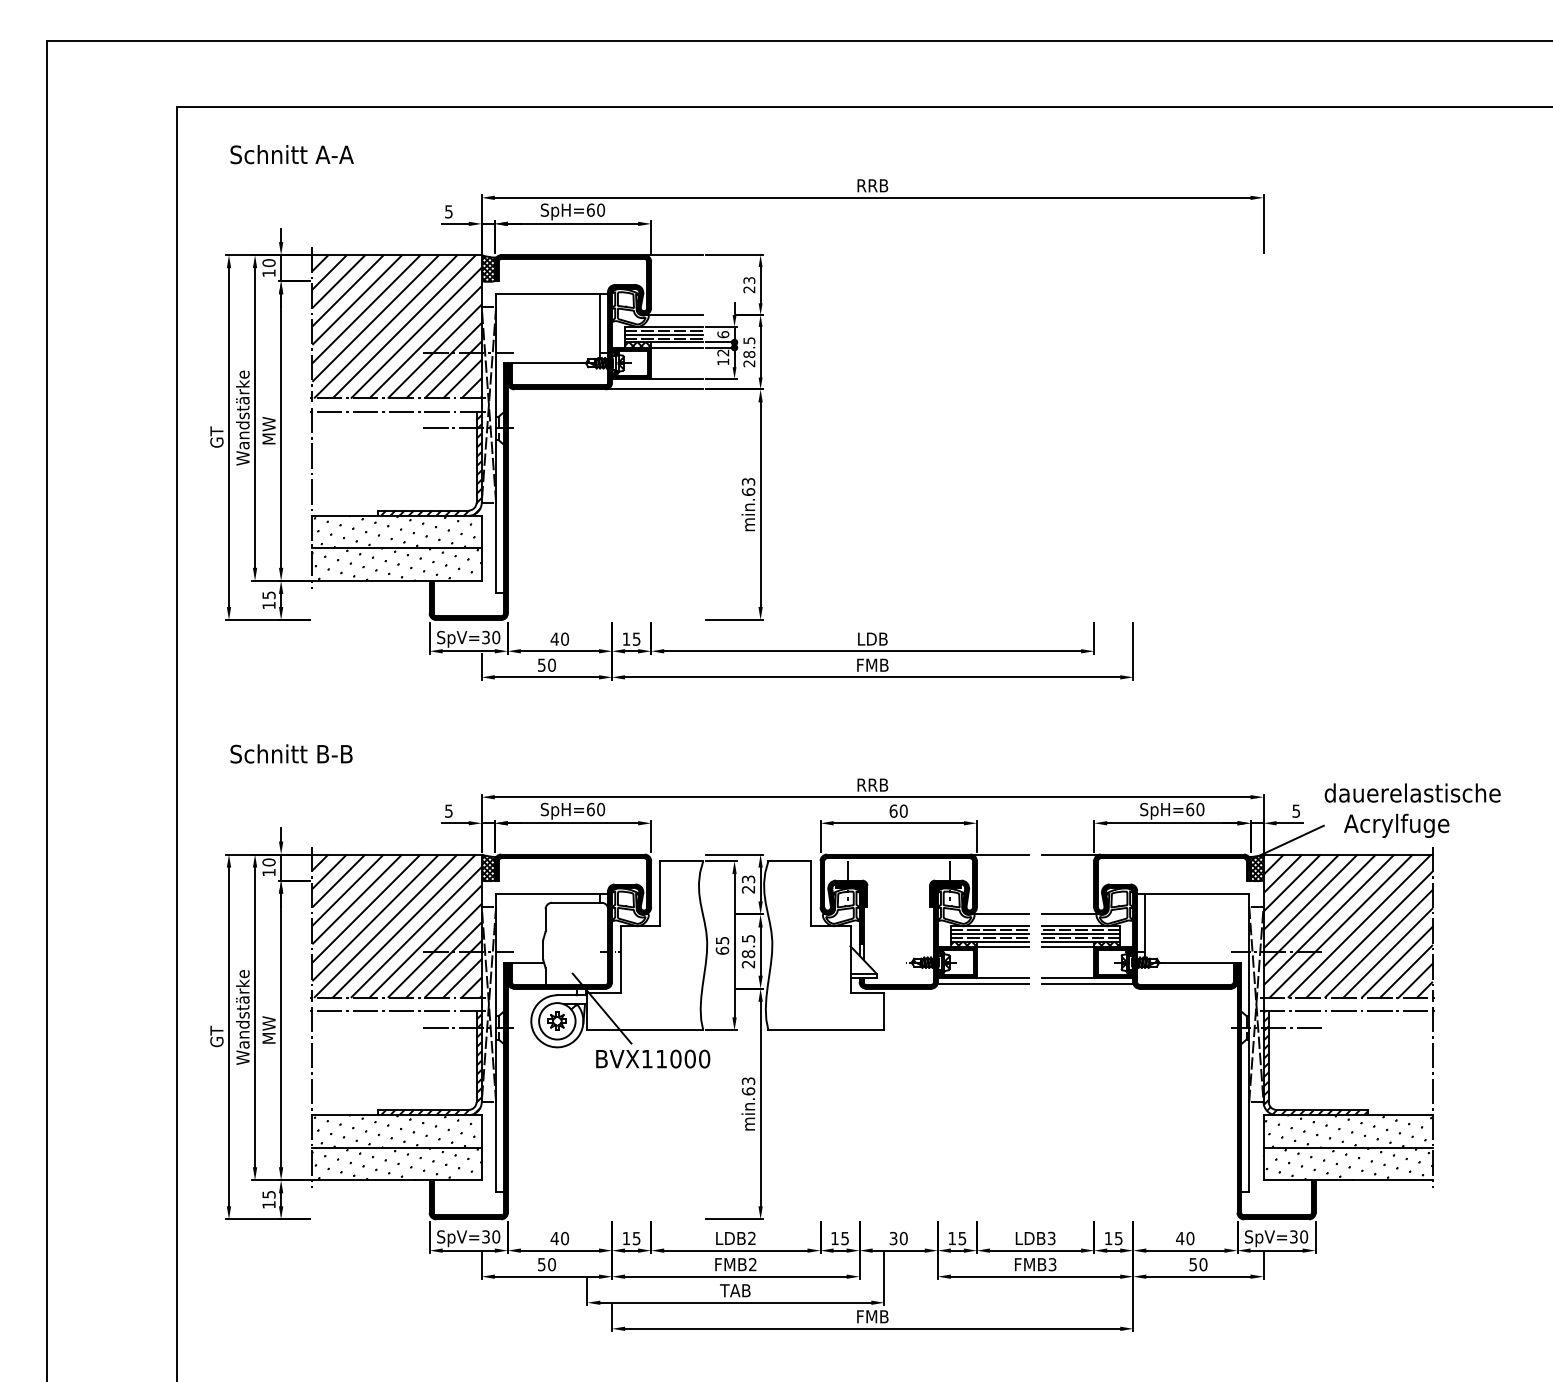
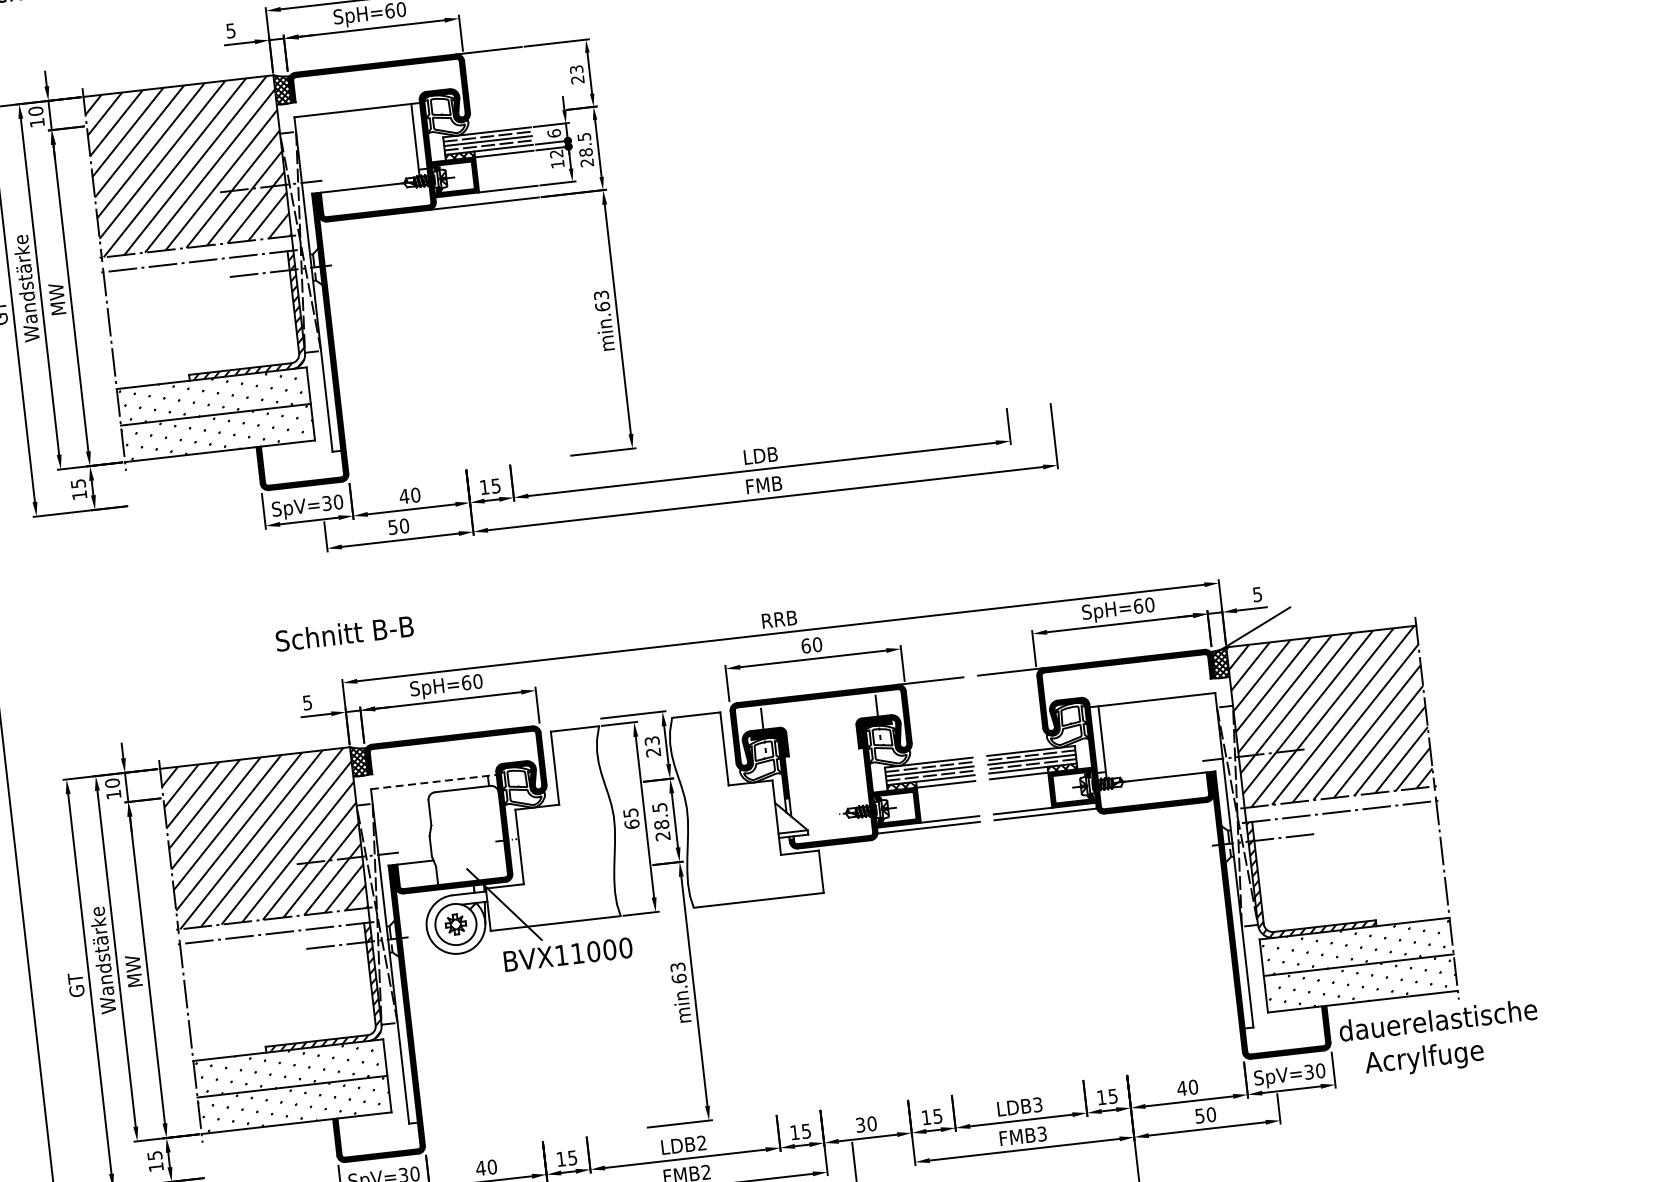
line: (673, 315) -> (496, 118), removed
text: (291, 753) -> (344, 633), moved
text: (1412, 810) -> (1440, 1039), moved
line: (552, 893) -> (434, 781), solid -> dashed
line: (999, 914) -> (938, 748), removed
line: (1071, 914) -> (1018, 739), removed

